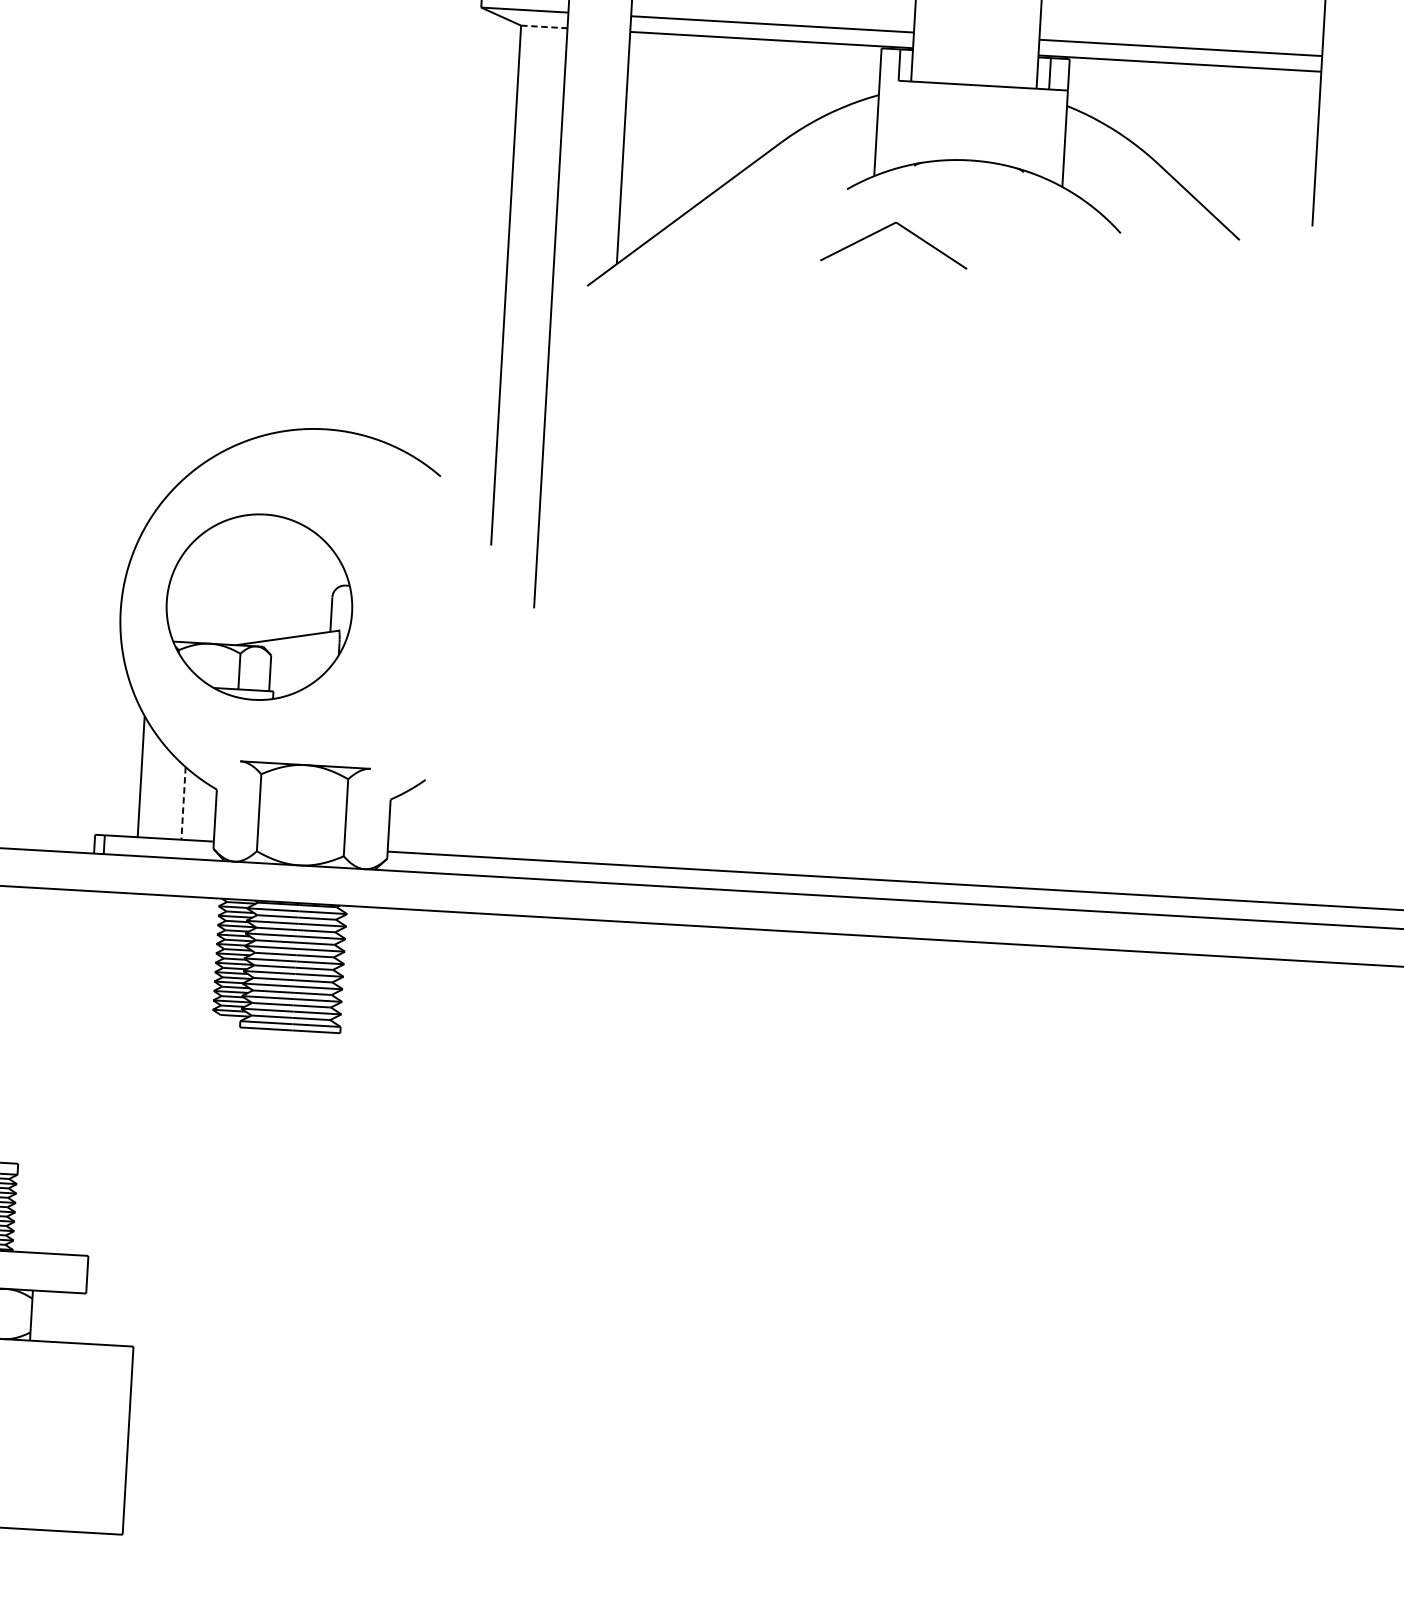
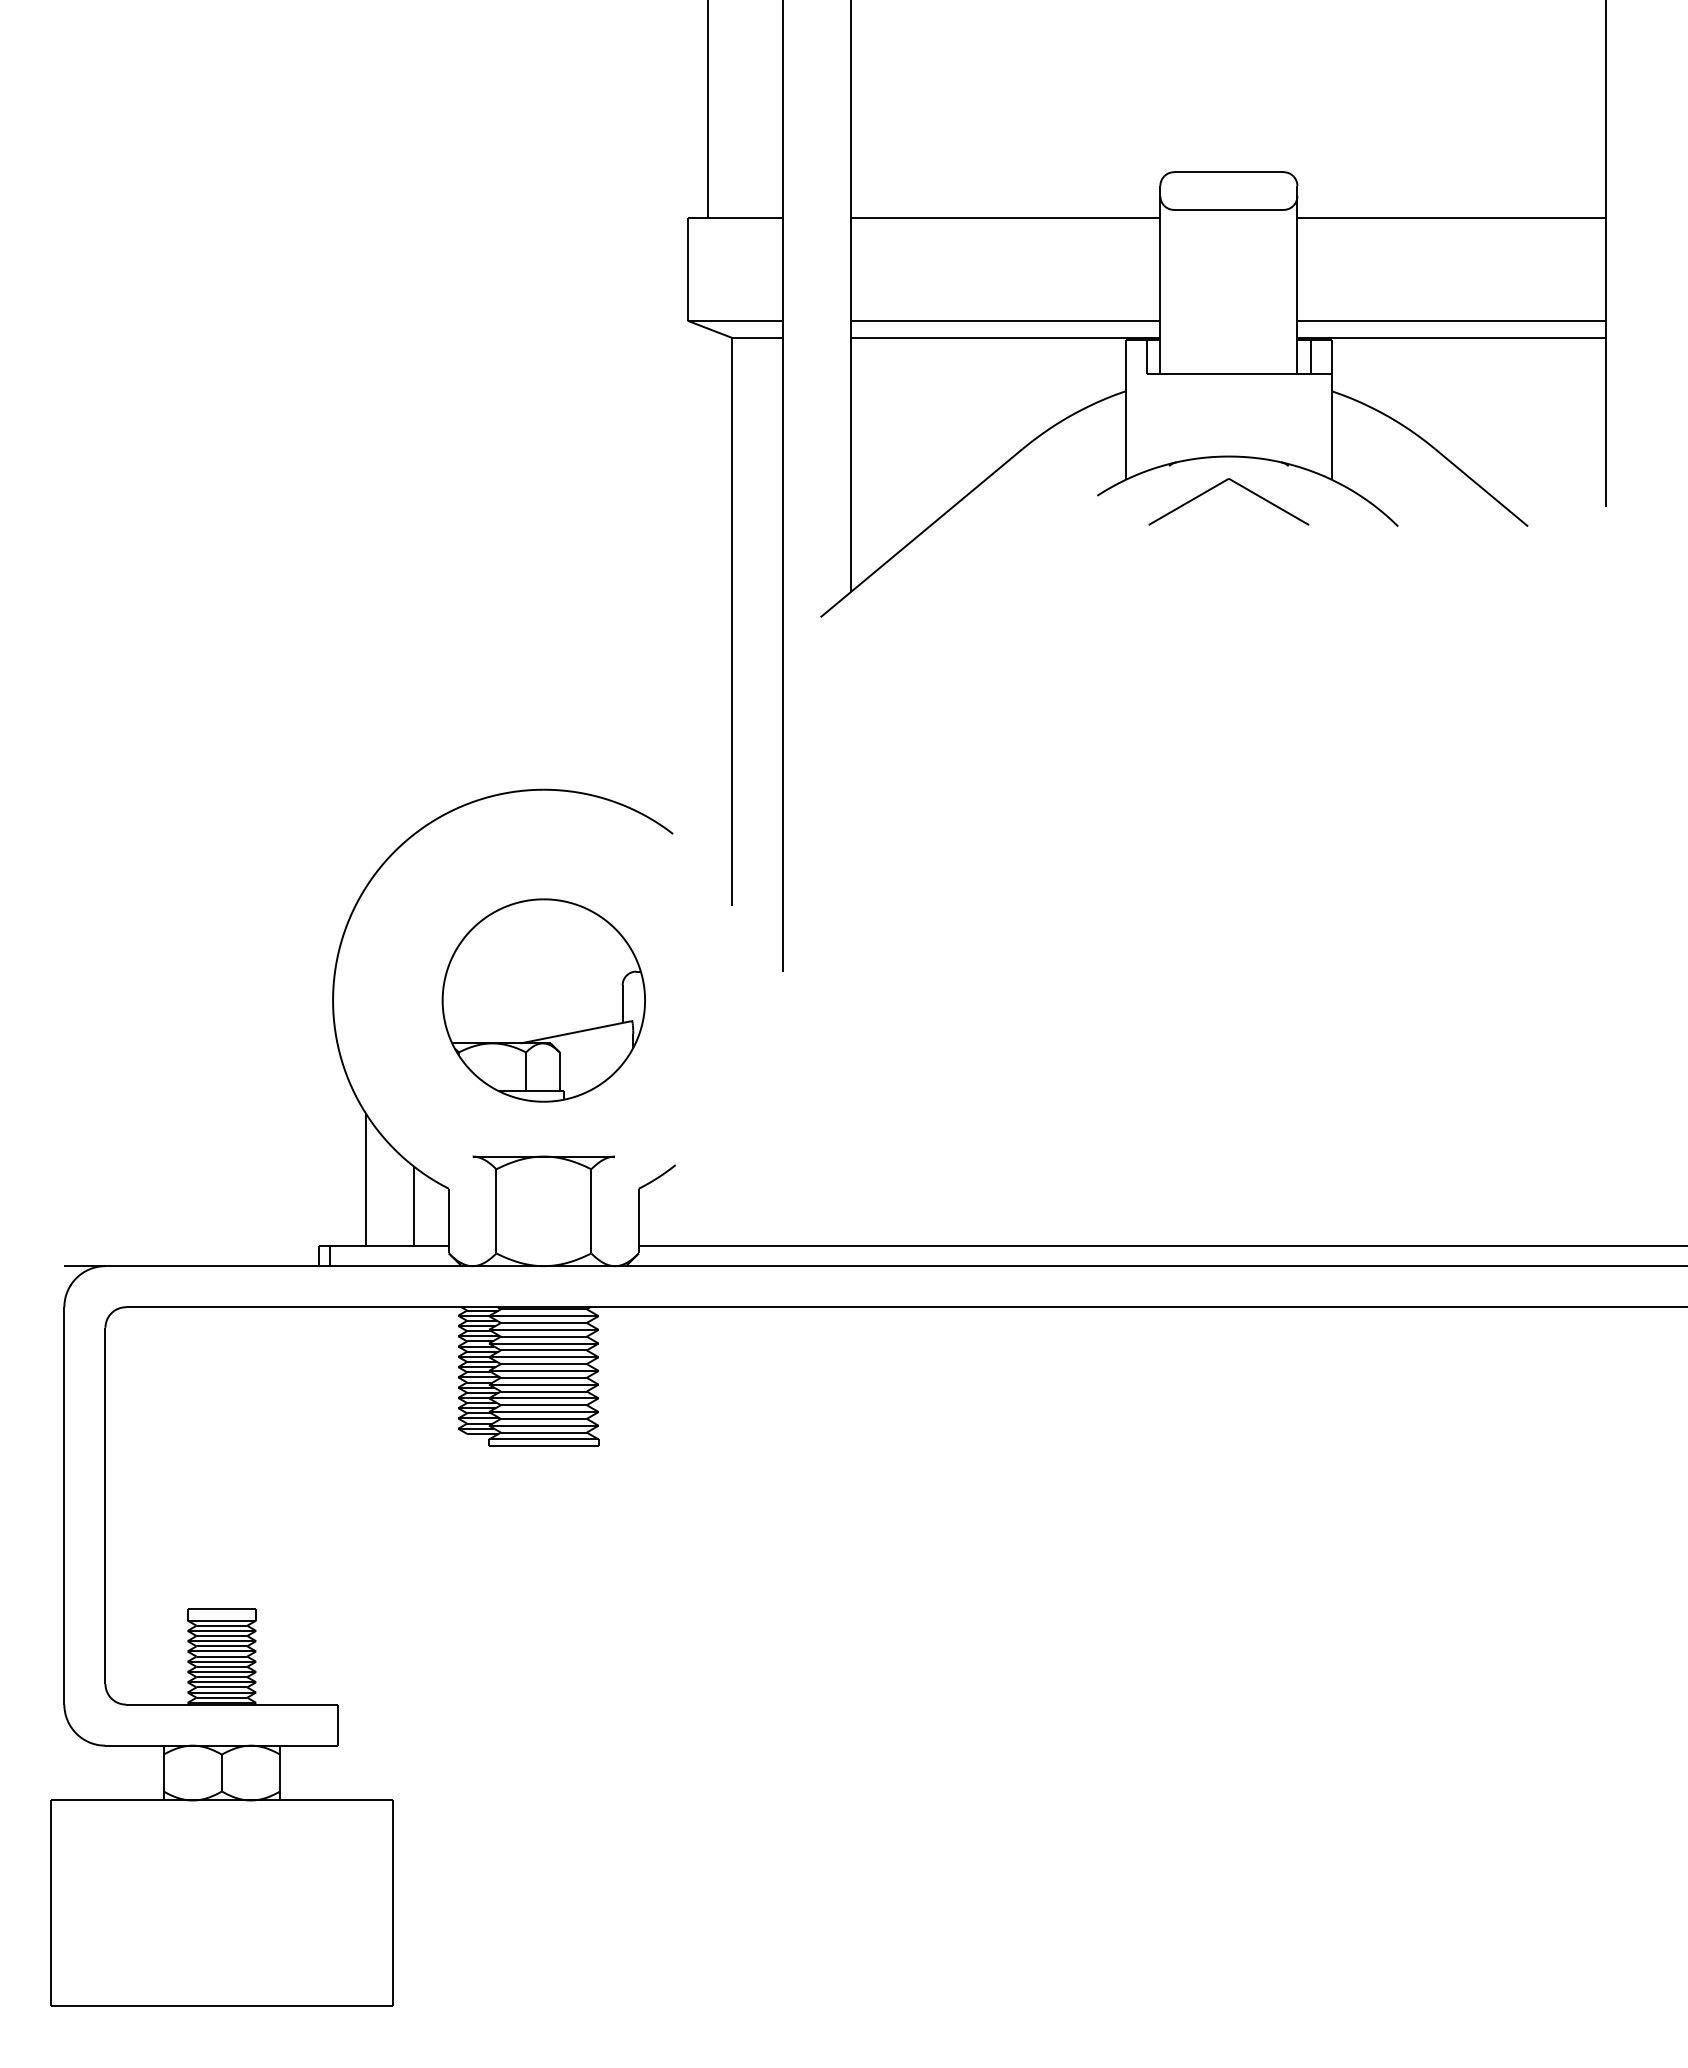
line: (545, 26) -> (758, 337), dashed -> solid
part: (887, 228) -> (1219, 485), moved
part: (259, 607) -> (543, 1000), moved
line: (183, 803) -> (413, 1205), dashed -> solid

